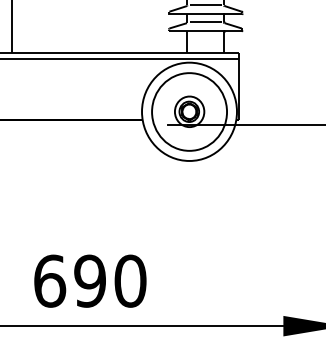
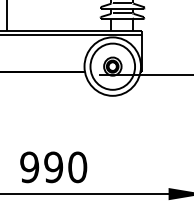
text: (49, 281) -> (29, 167), 690 -> 990

